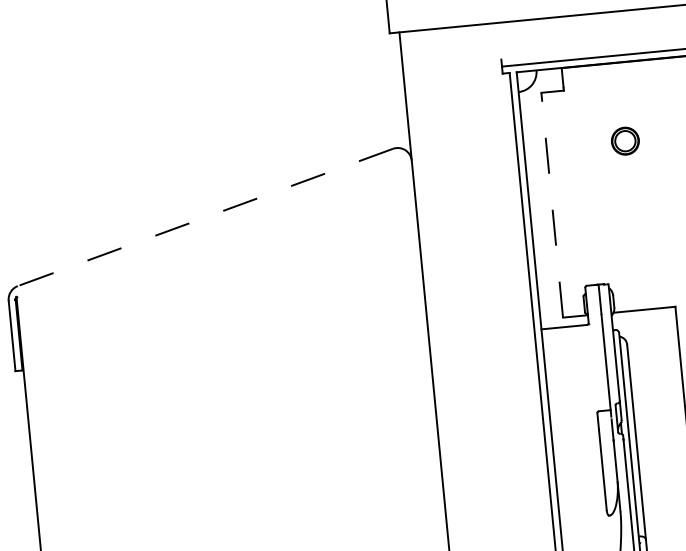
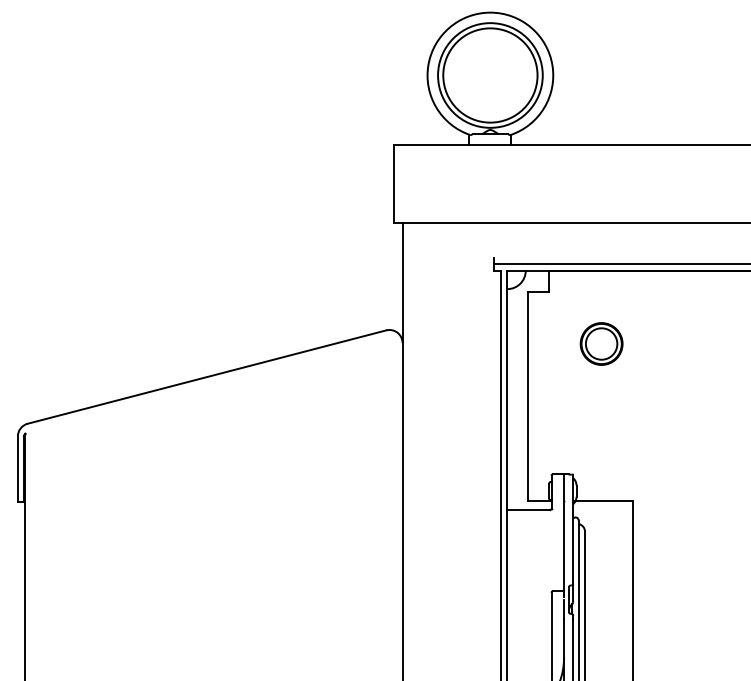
part: (625, 140) -> (601, 343), size x1.67
line: (552, 205) -> (528, 396), dashed -> solid
line: (204, 217) -> (206, 377), dashed -> solid

